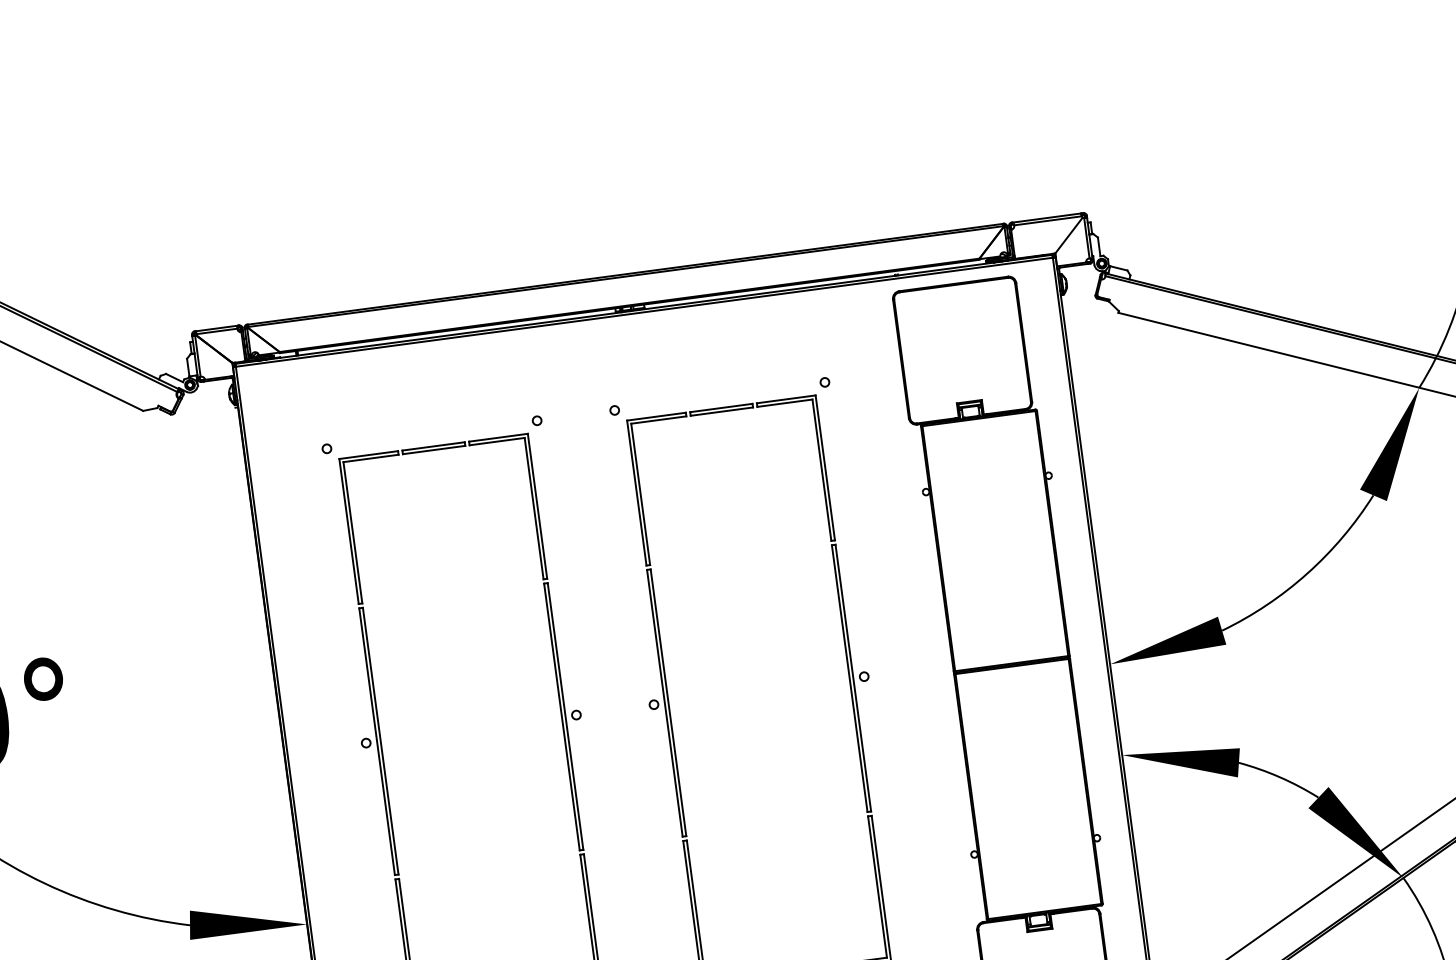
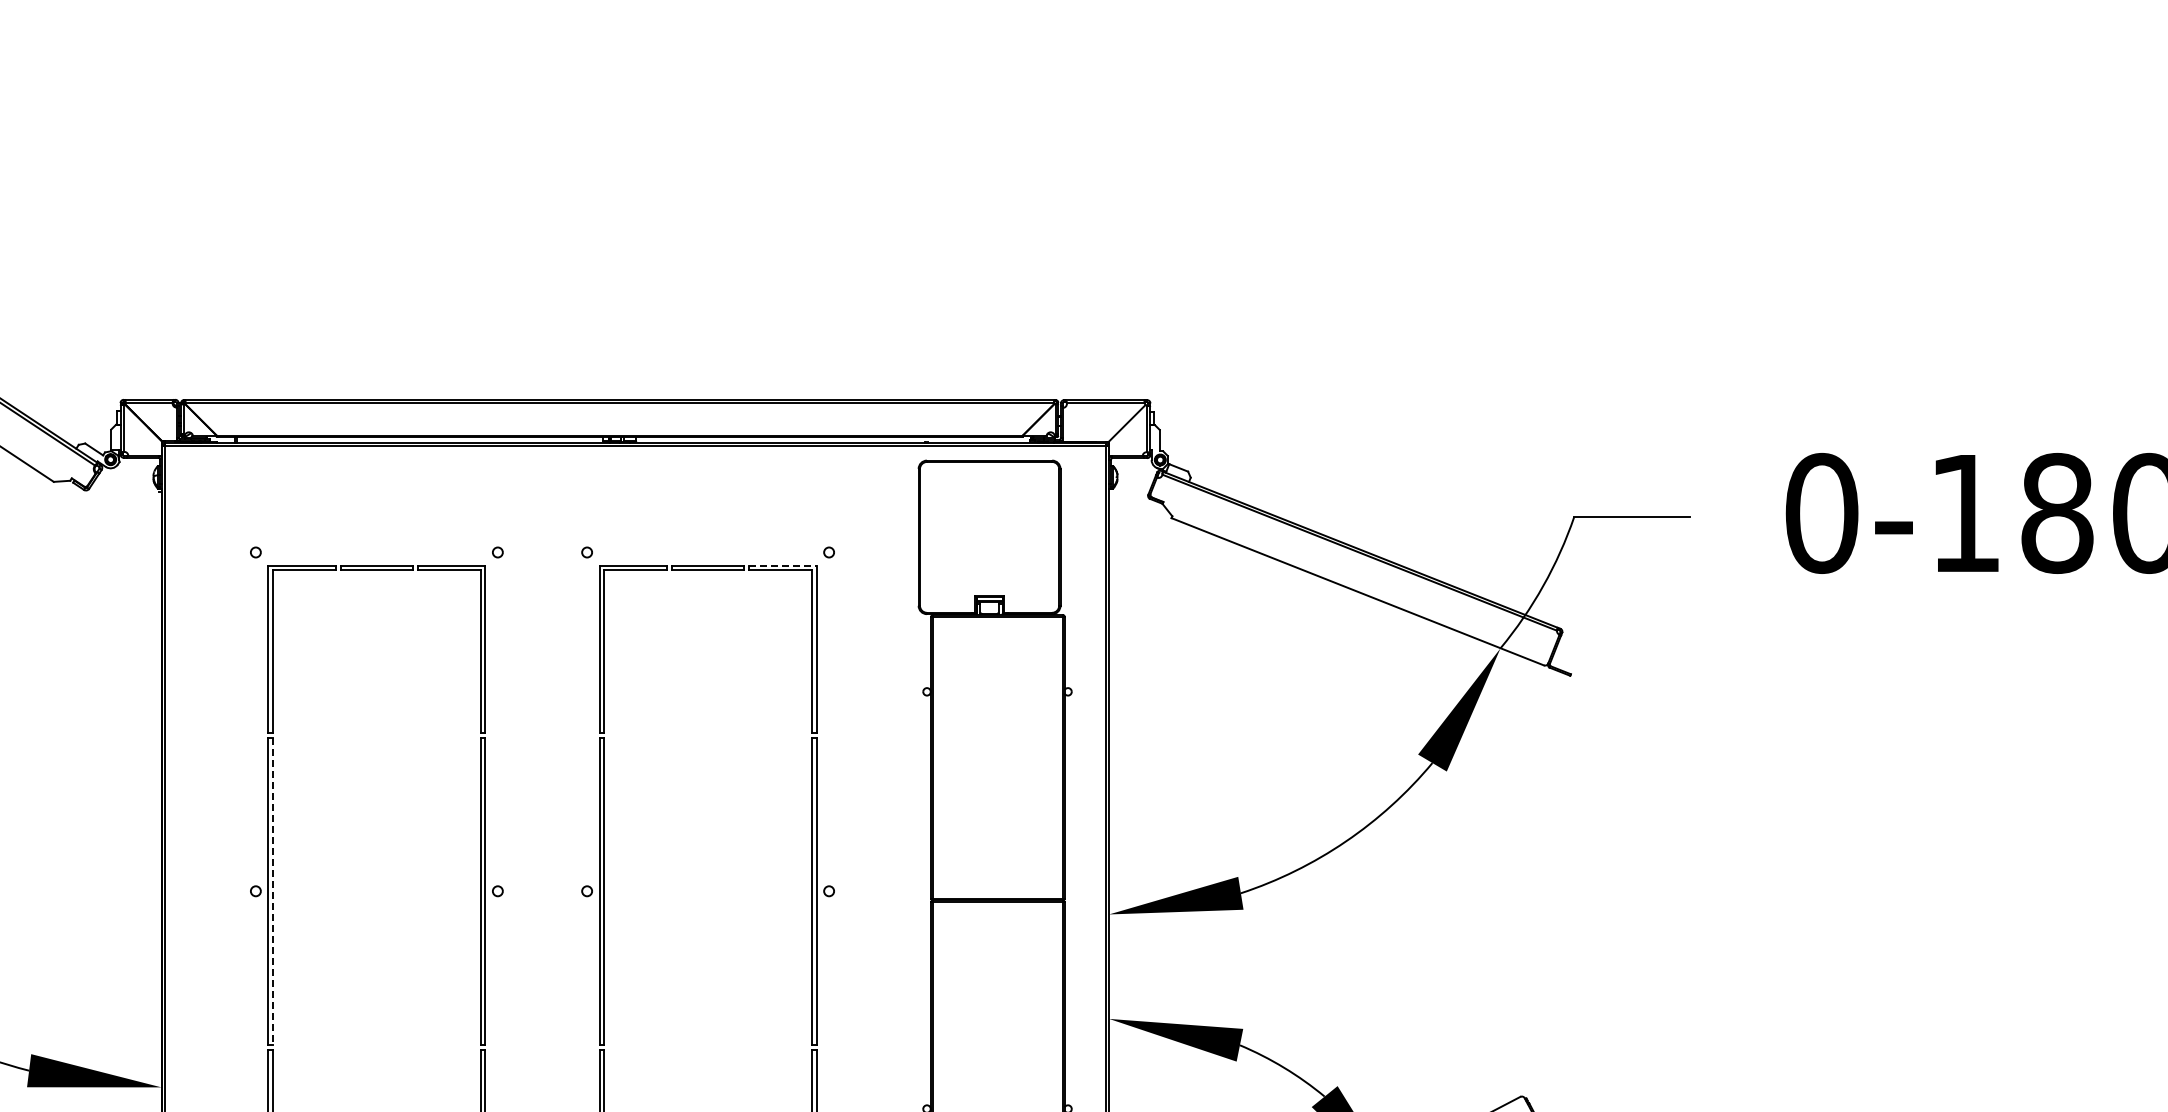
line: (785, 399) -> (782, 565), solid -> dashed
line: (380, 741) -> (272, 891), solid -> dashed

